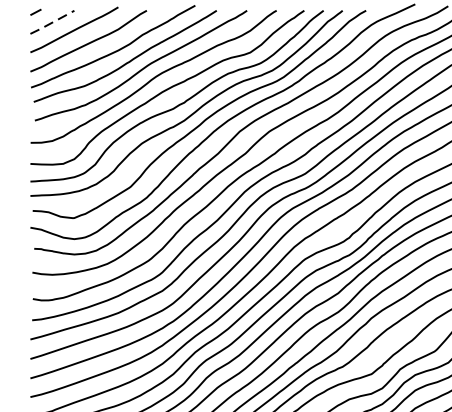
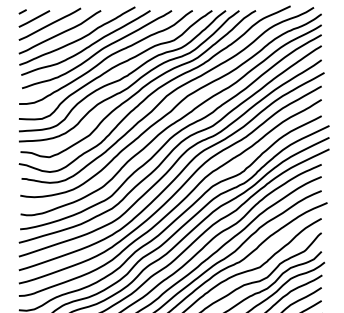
line: (52, 23) -> (34, 19), dashed -> solid

